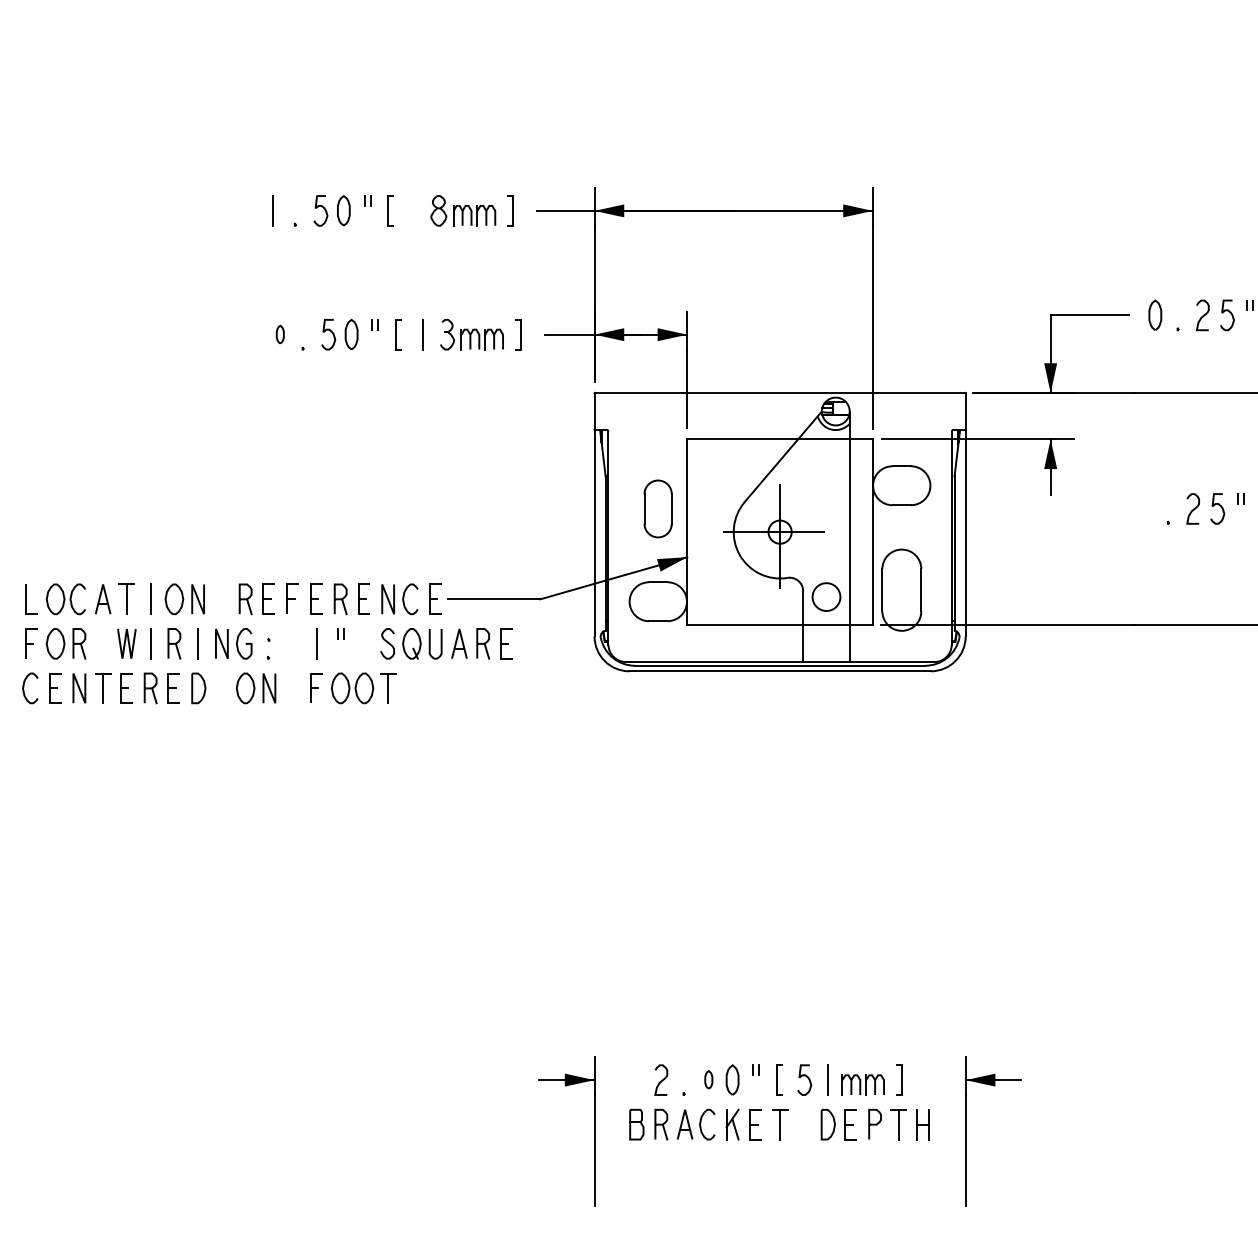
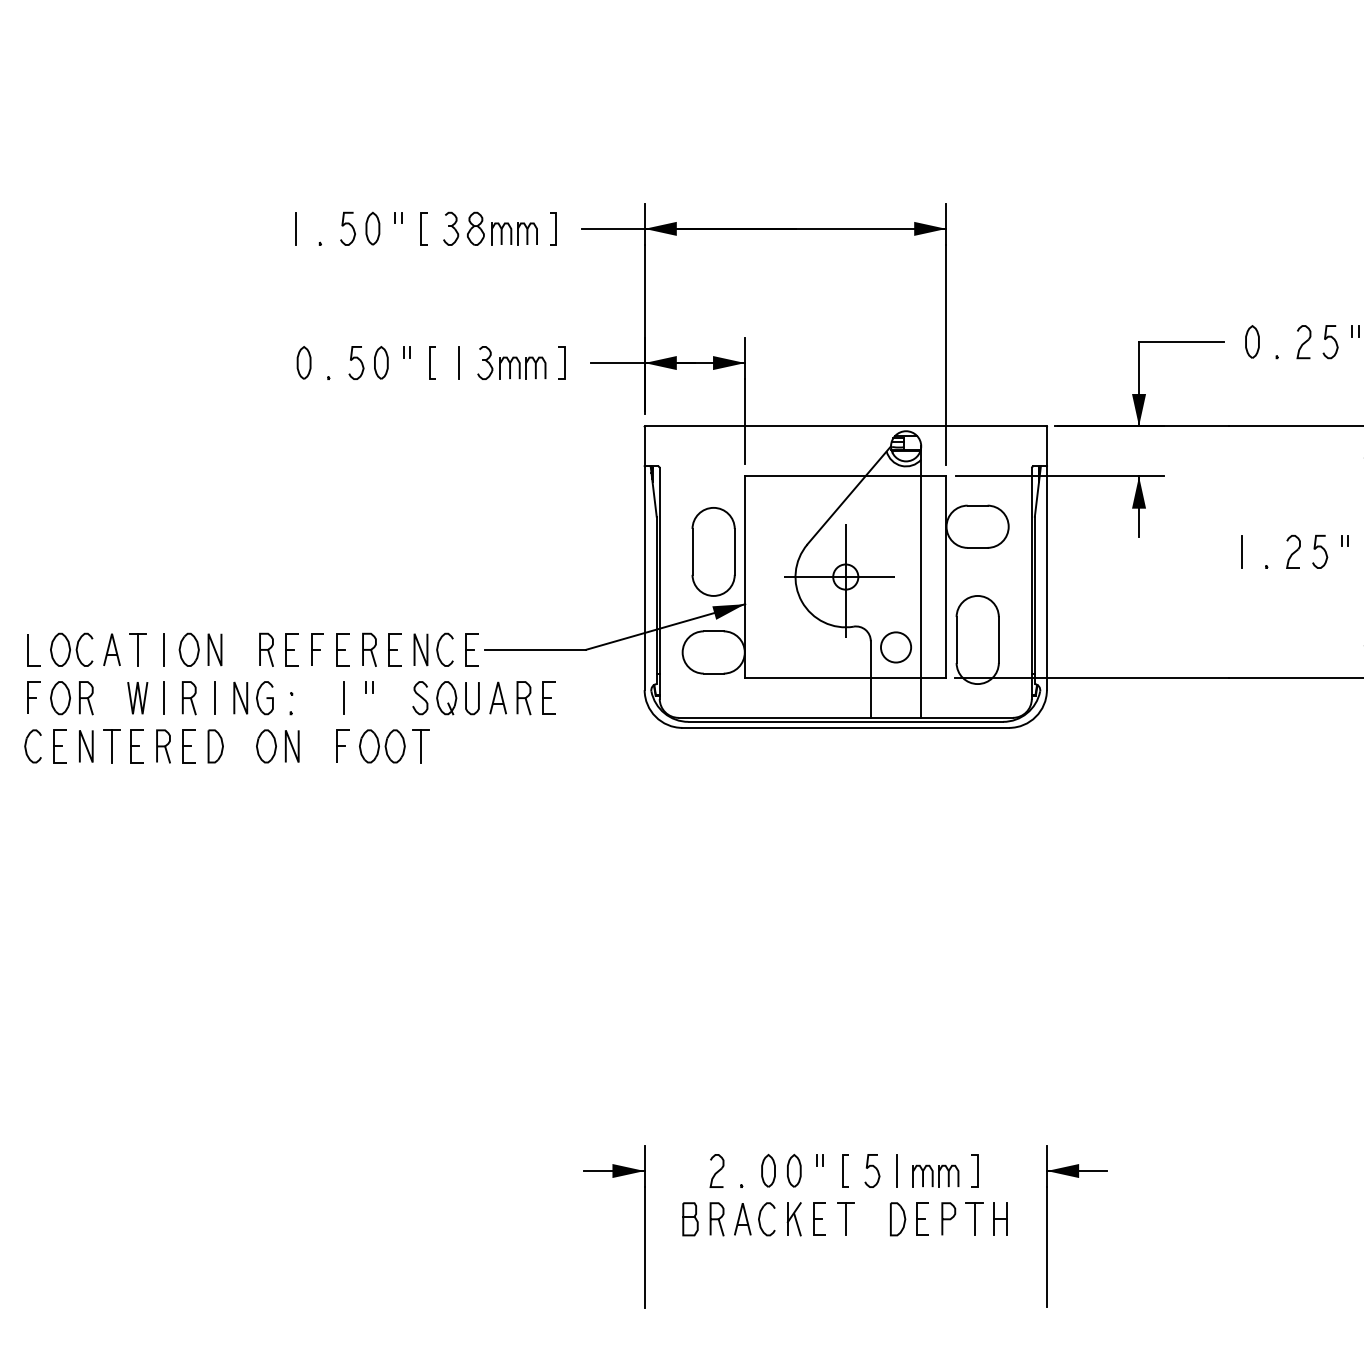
part: (416, 210) -> (451, 228), added
part: (279, 334) -> (303, 362), size x1.67
part: (658, 508) -> (713, 551), size x1.43
line: (1146, 508) -> (1242, 551), added
part: (708, 1079) -> (768, 1170), size x1.67

